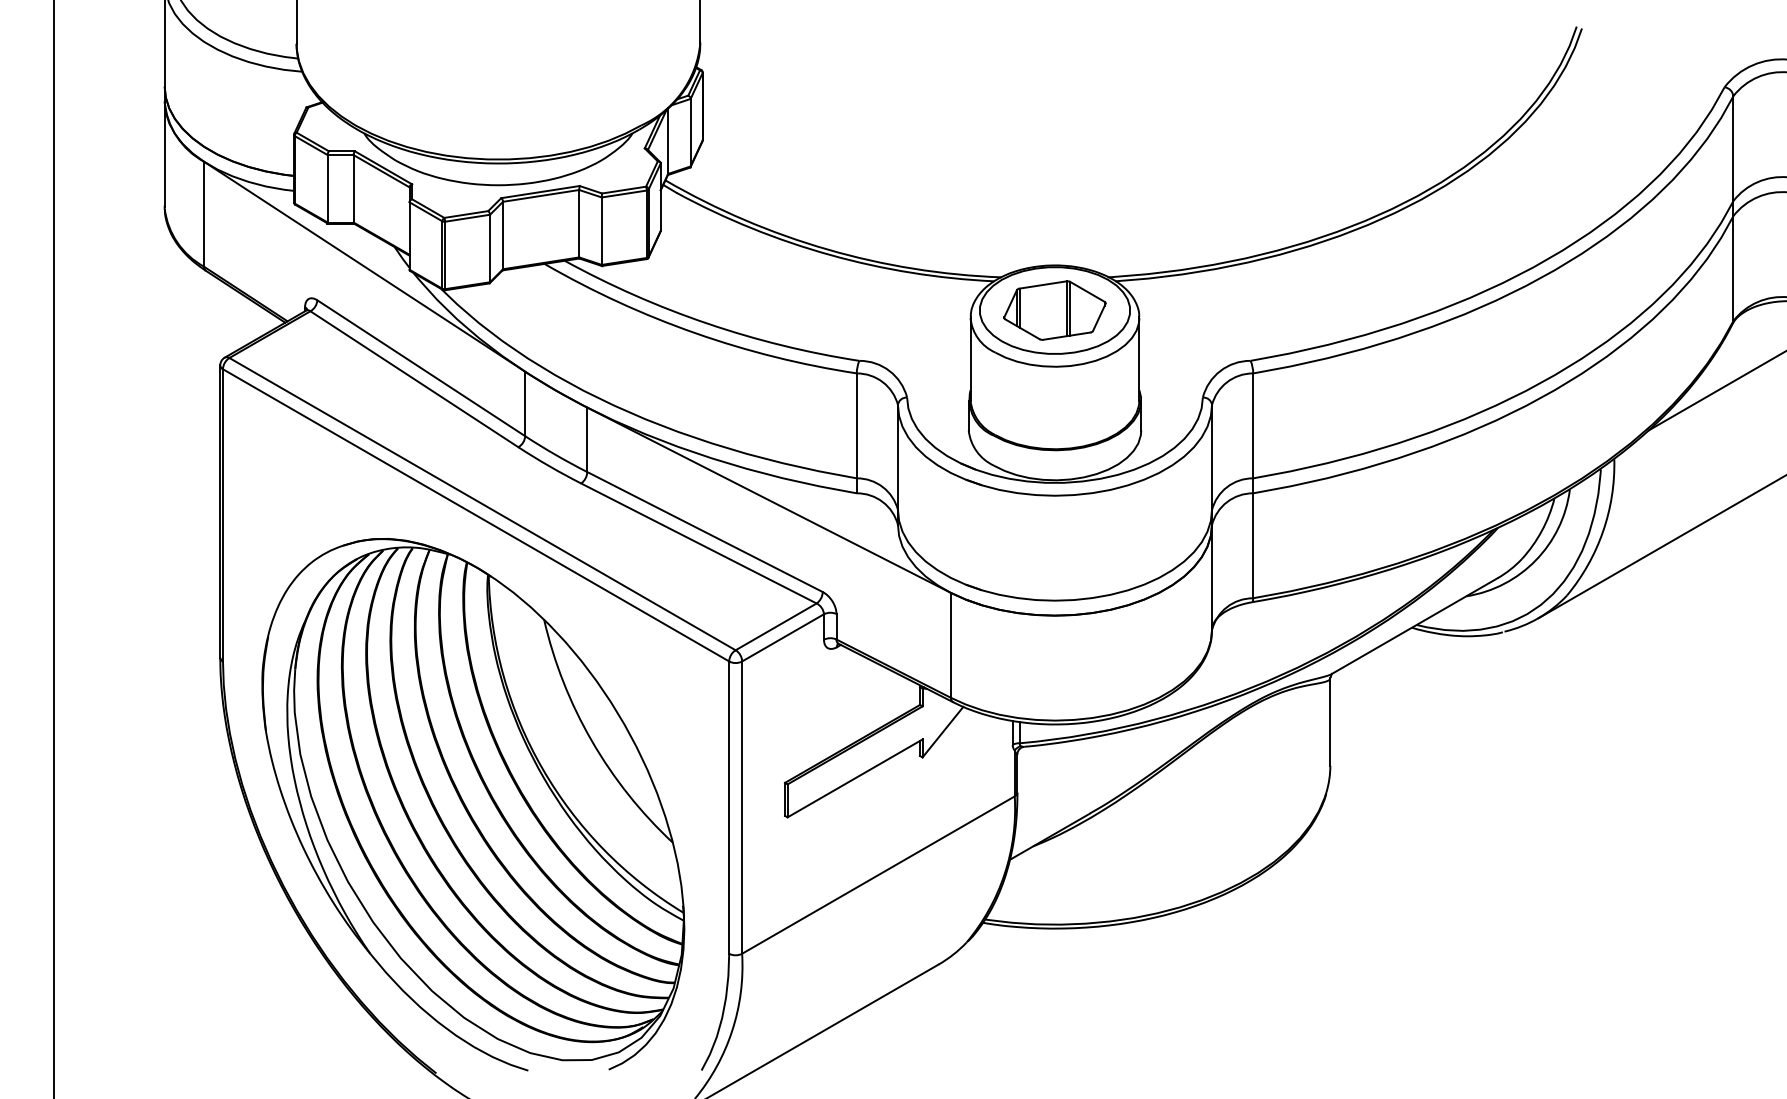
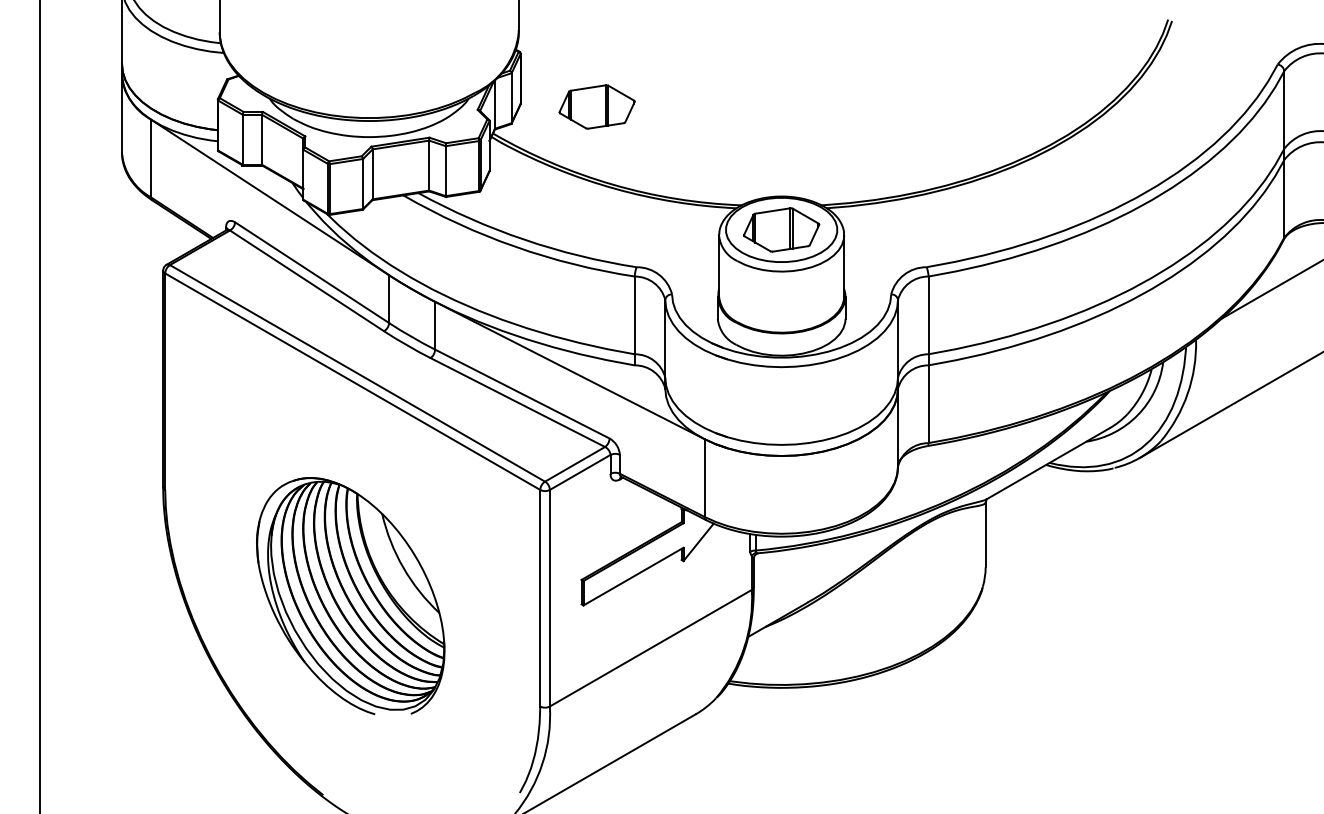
part: (805, 144) -> (596, 106), added
part: (473, 804) -> (350, 595), size x0.6

